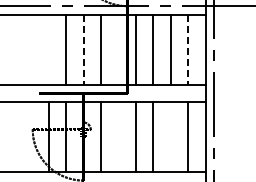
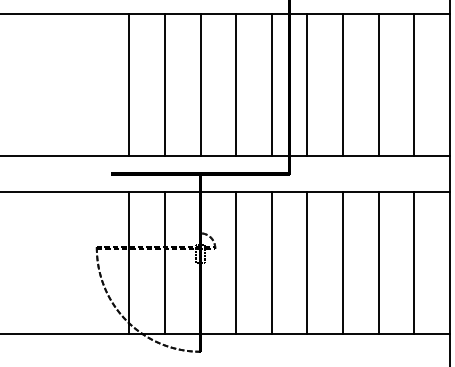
line: (48, 49) -> (128, 84), added
line: (83, 49) -> (200, 84), dashed -> solid
line: (118, 49) -> (271, 84), added
line: (188, 49) -> (414, 84), dashed -> solid
line: (118, 136) -> (271, 261), added
line: (170, 136) -> (377, 261), added

